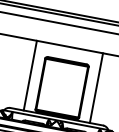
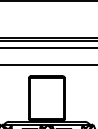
line: (30, 75) -> (20, 93), removed
line: (95, 88) -> (73, 93), removed

